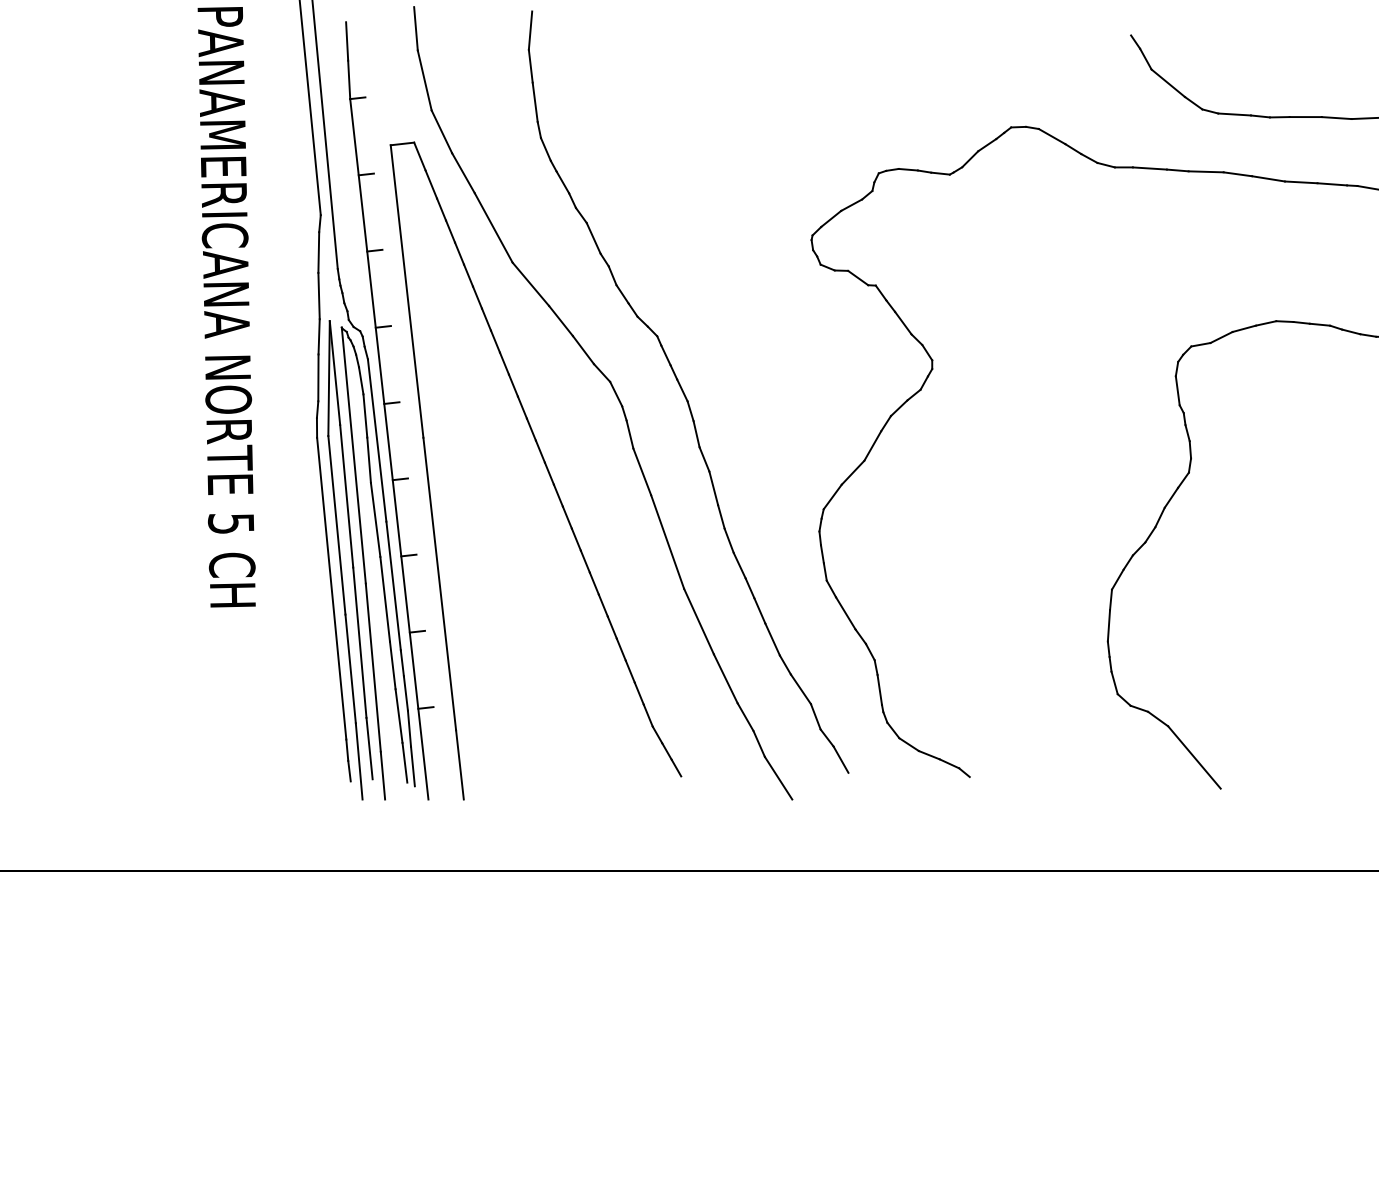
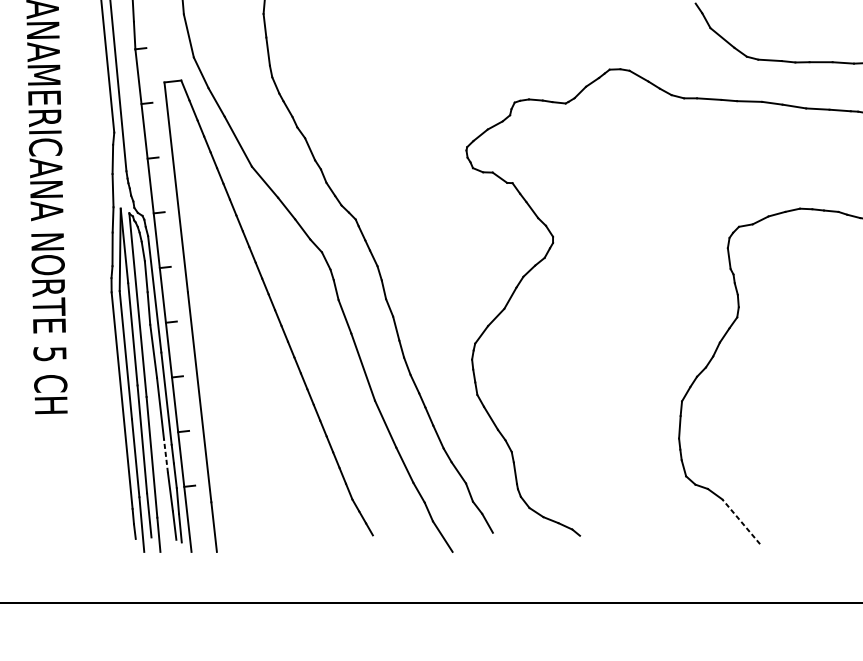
line: (392, 665) -> (165, 455), solid -> dashed
line: (1194, 757) -> (741, 521), solid -> dashed

